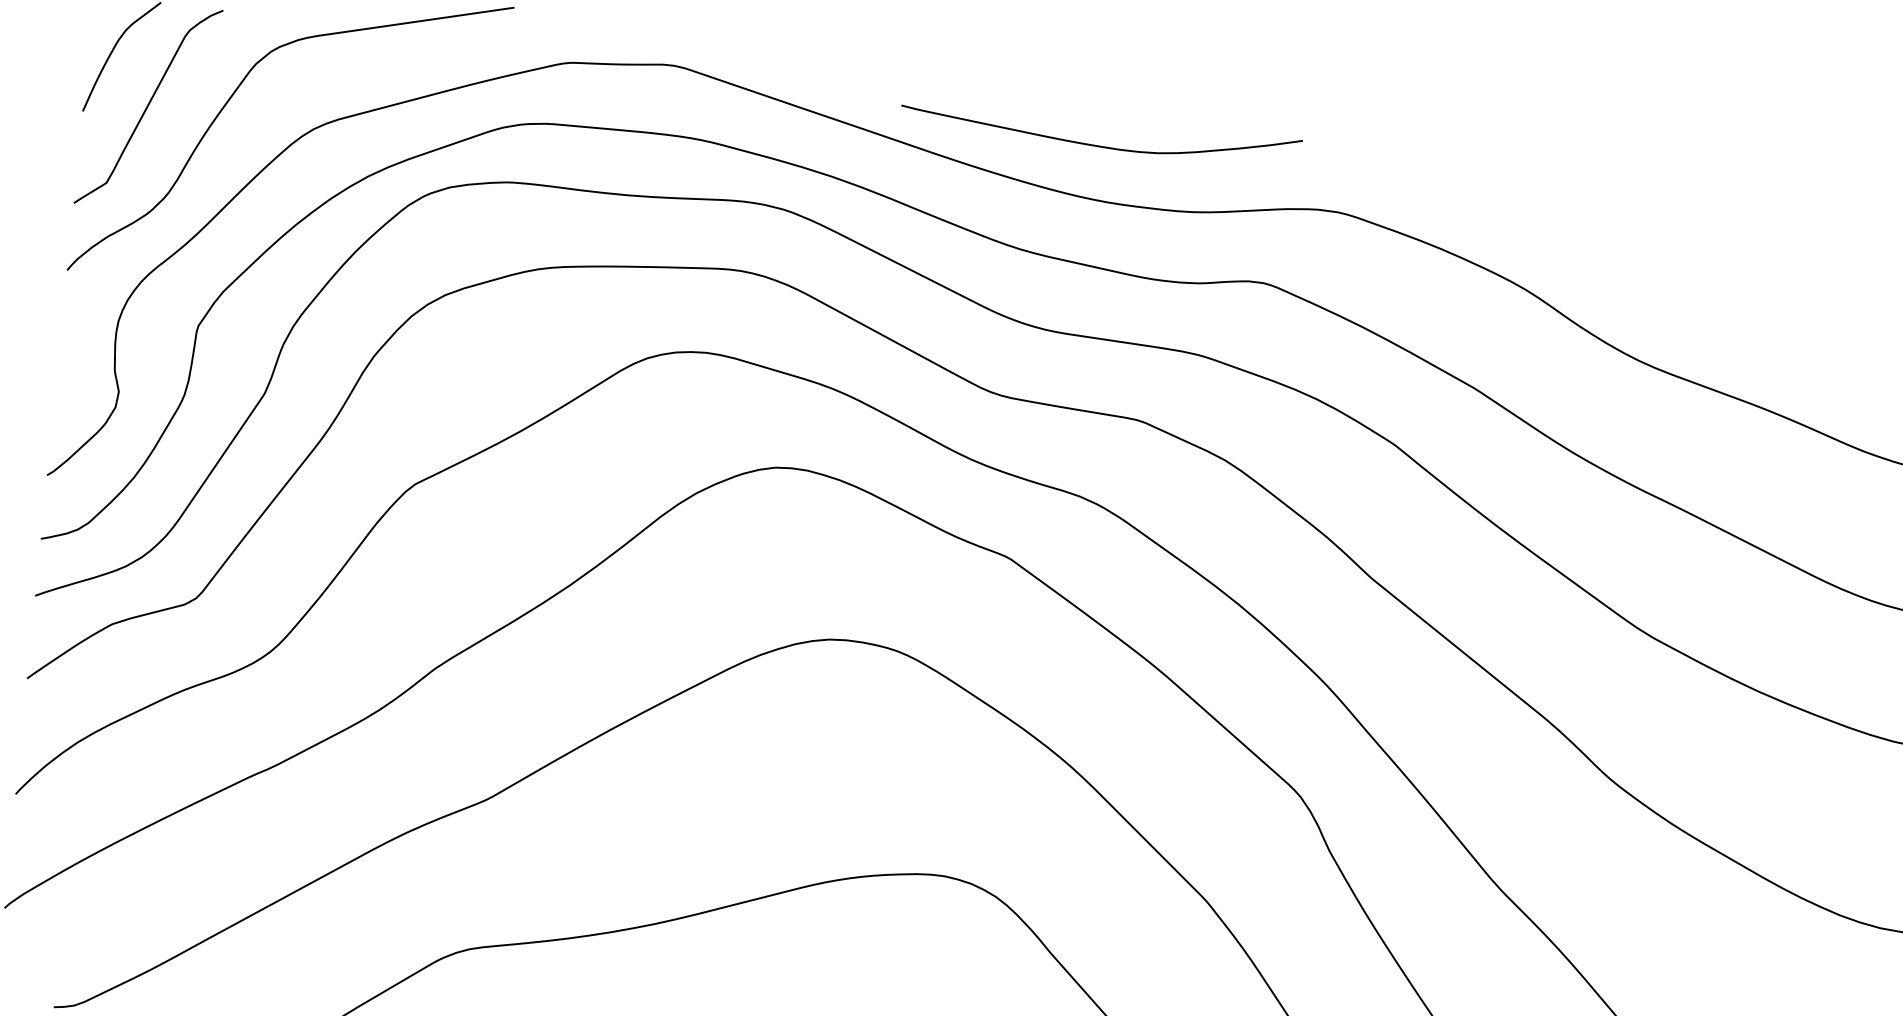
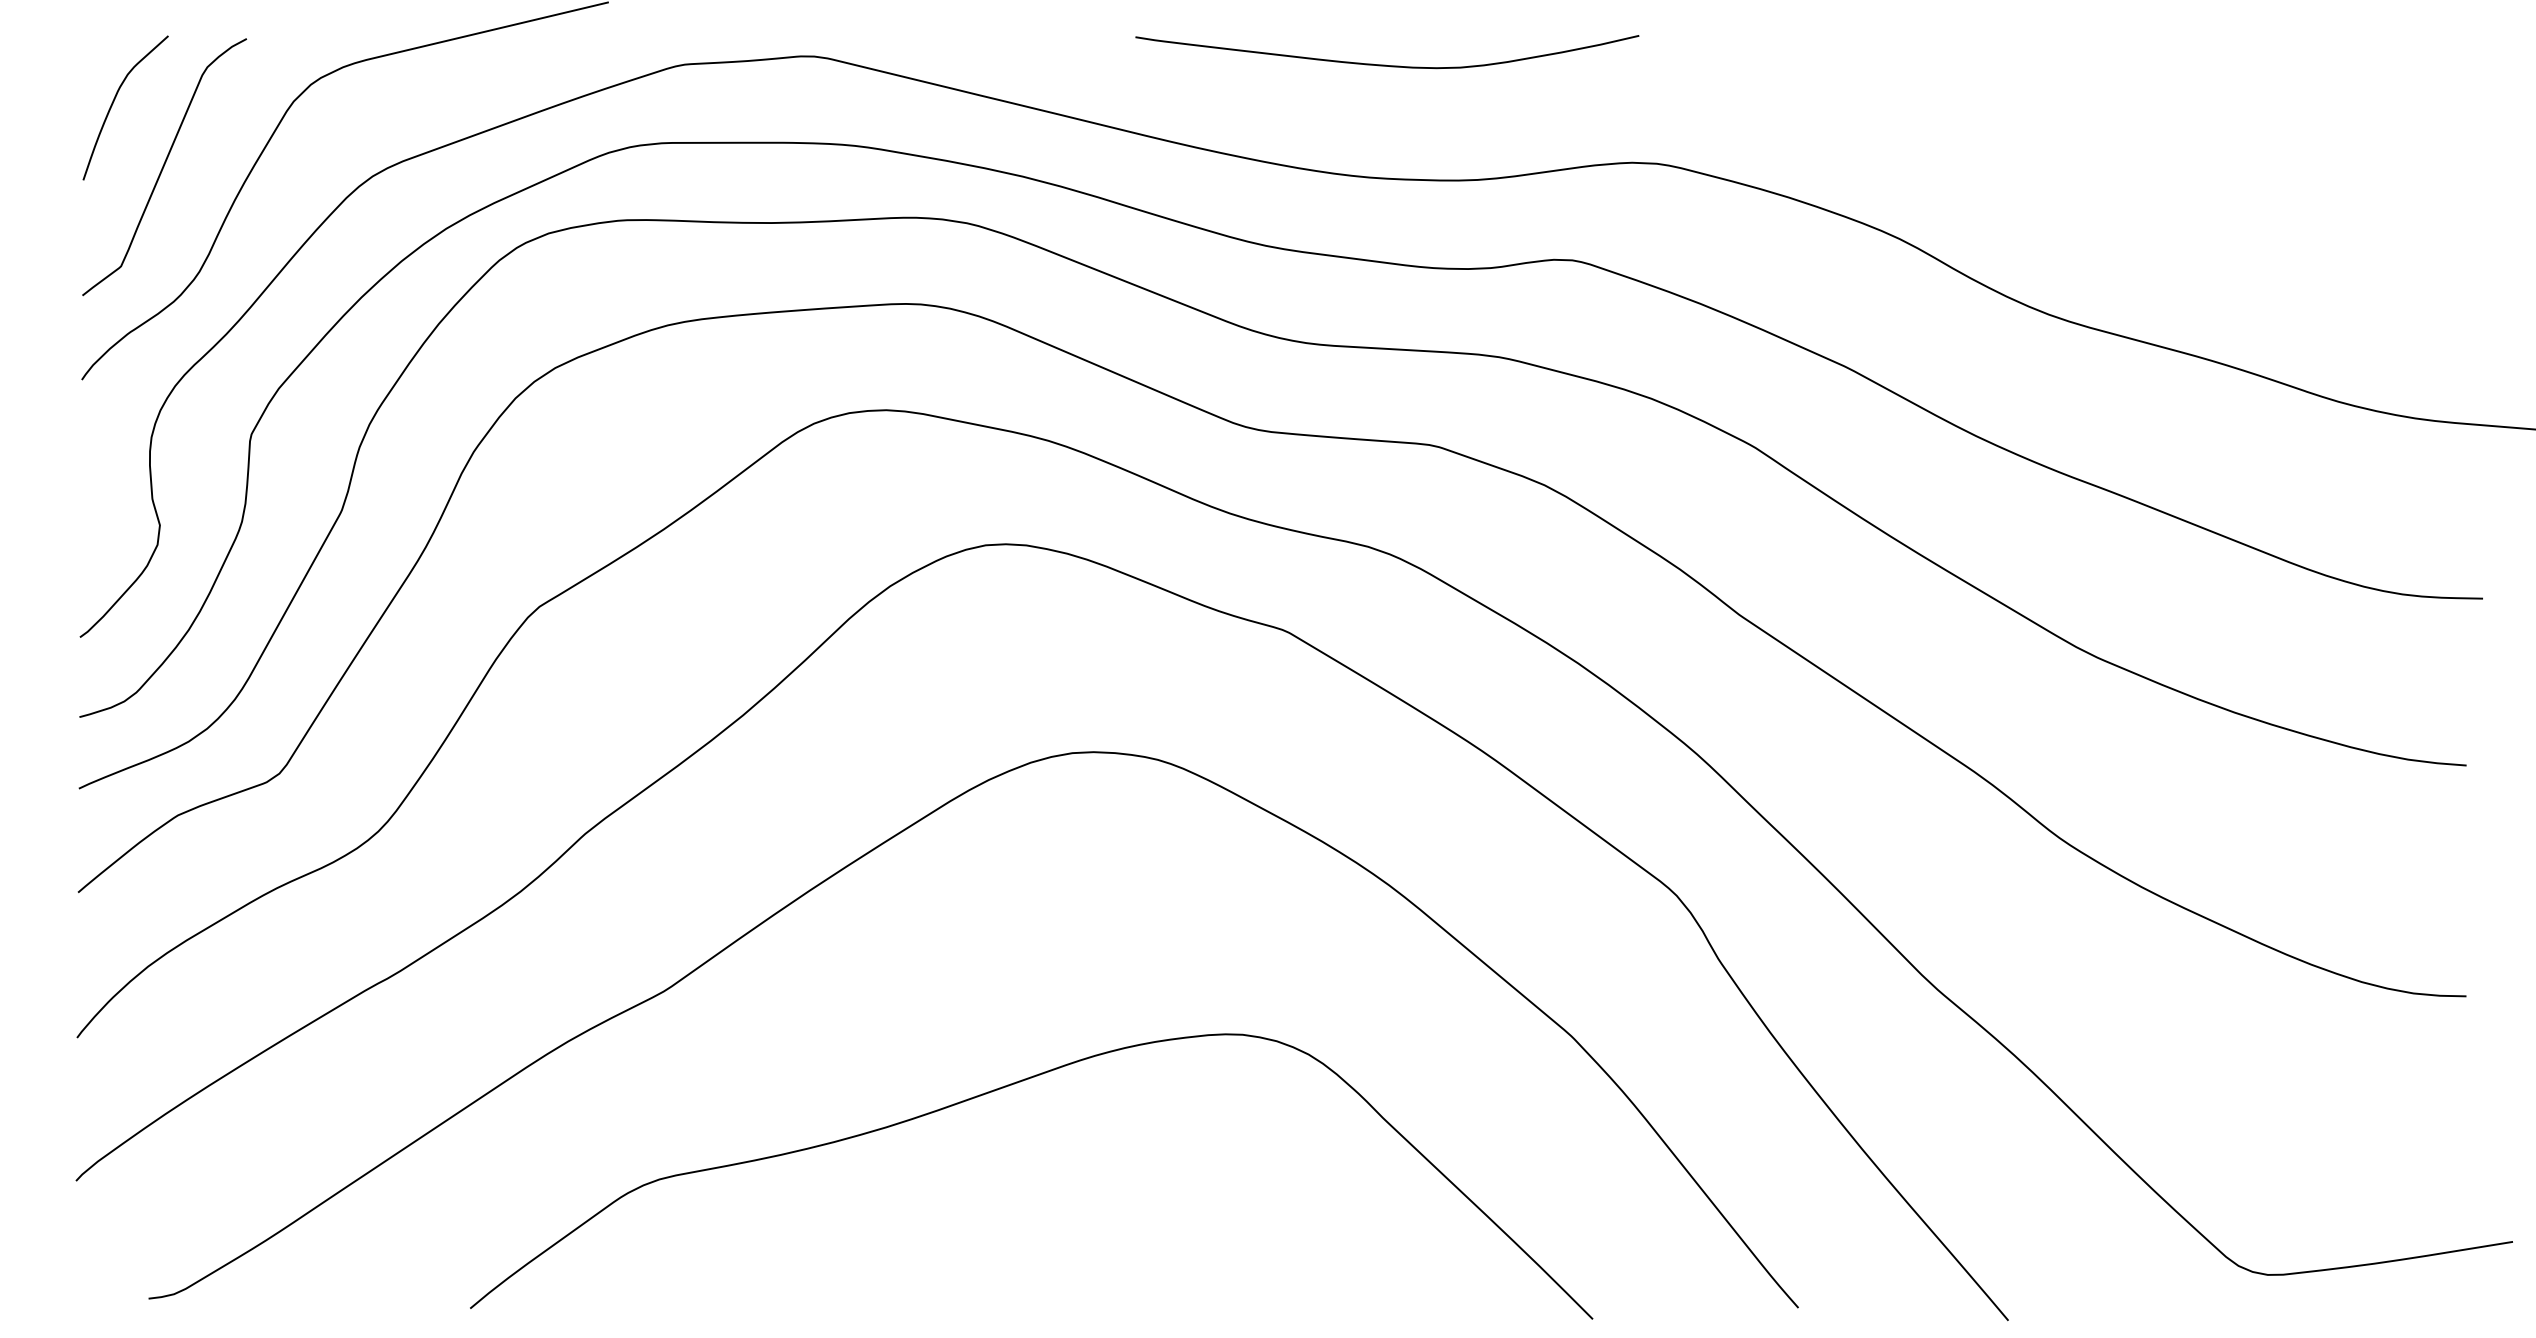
curve: (1098, 145) -> (1385, 64), moved

